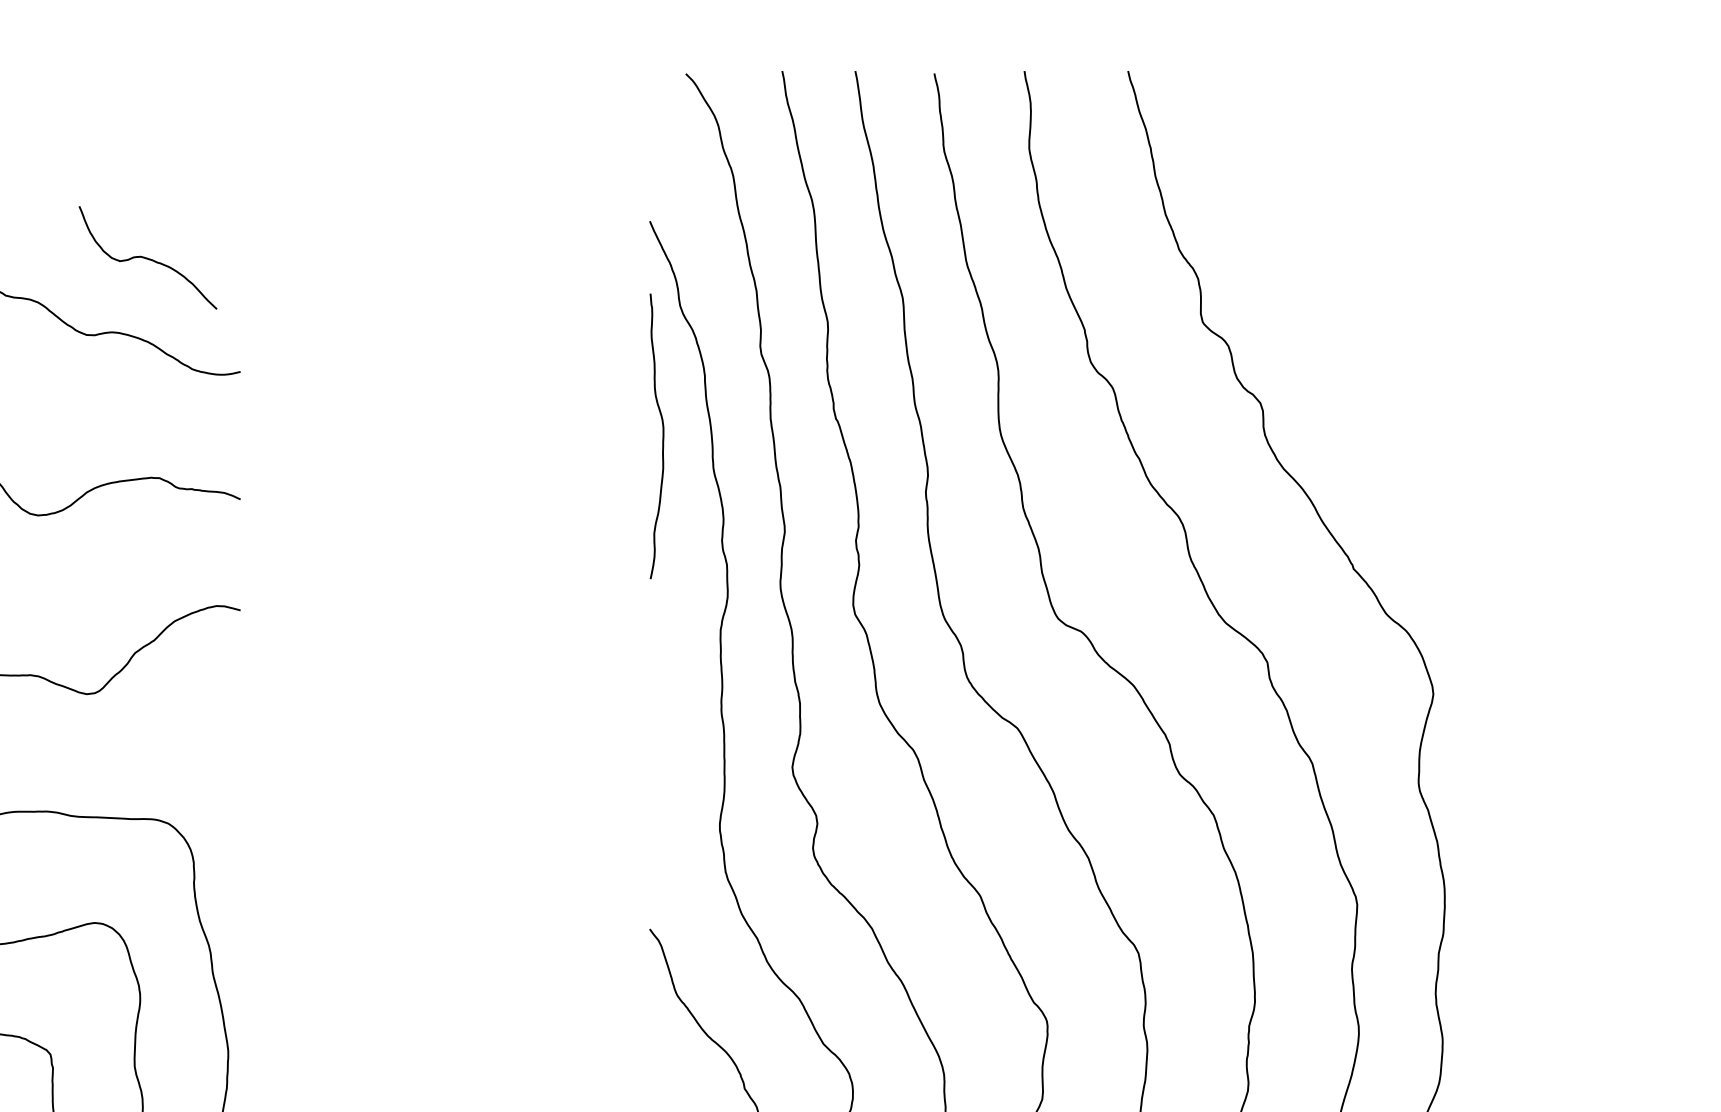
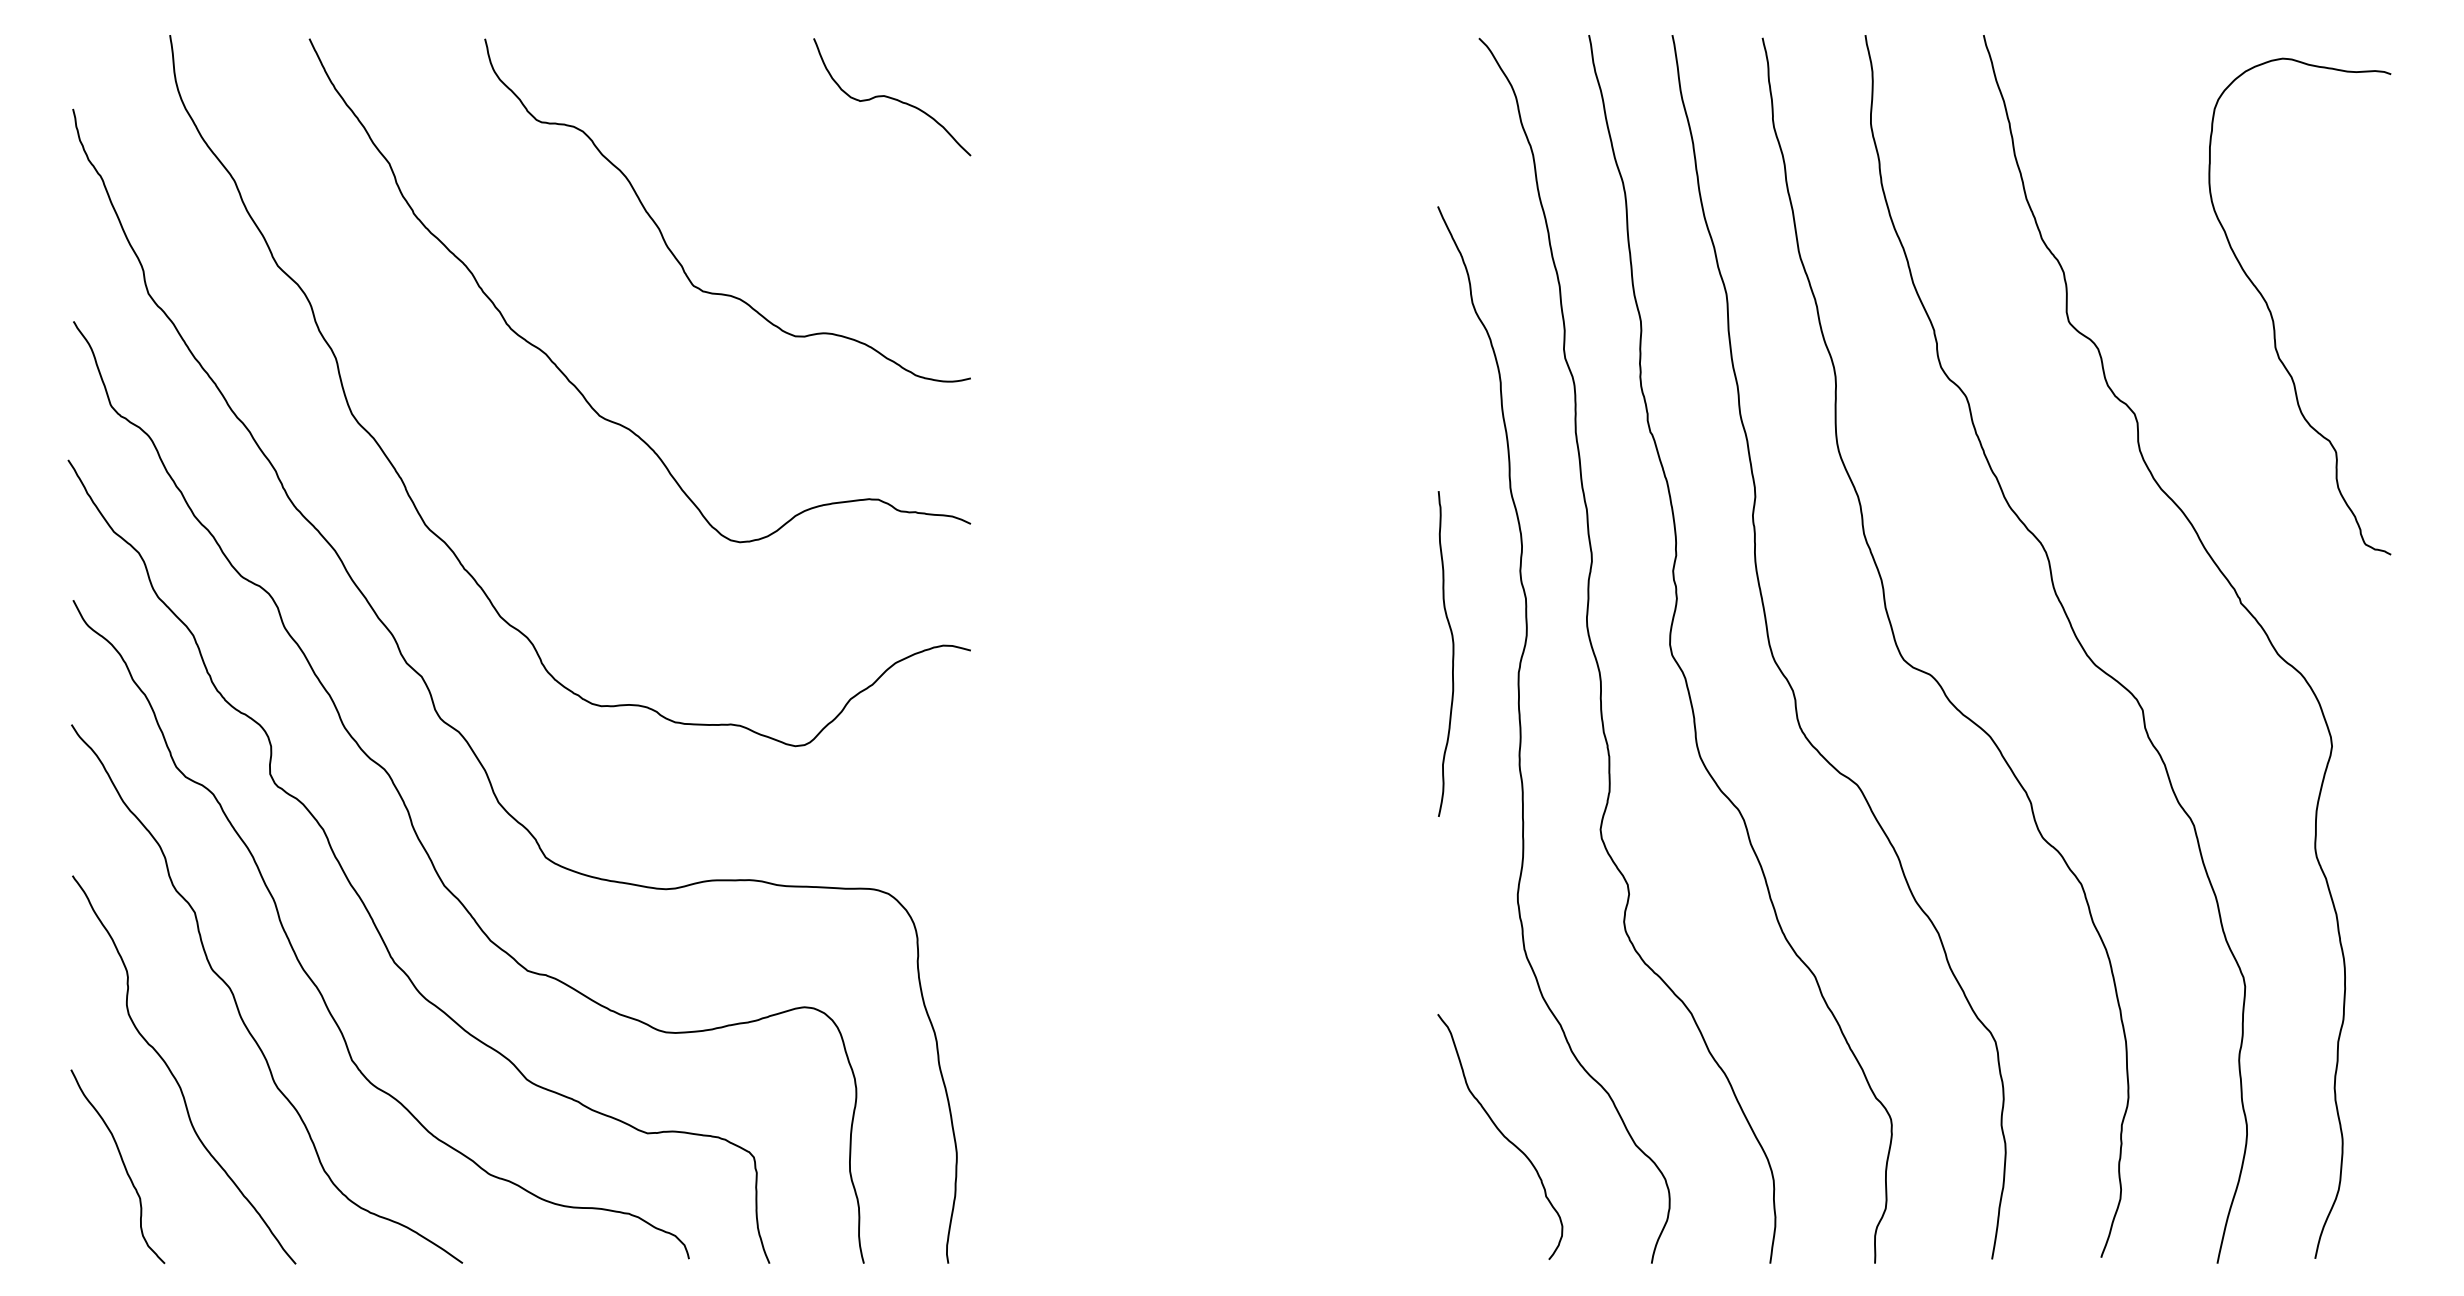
curve: (148, 258) -> (892, 97), moved
curve: (1381, 315) -> (2272, 314), added
curve: (662, 435) -> (1452, 653), moved

